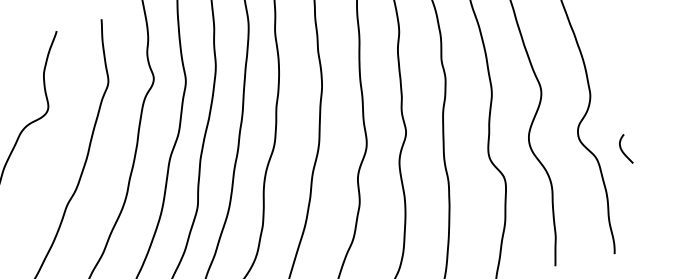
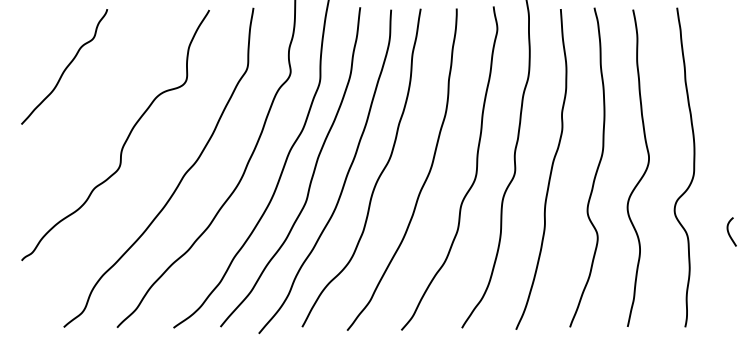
curve: (623, 150) -> (729, 232), moved

